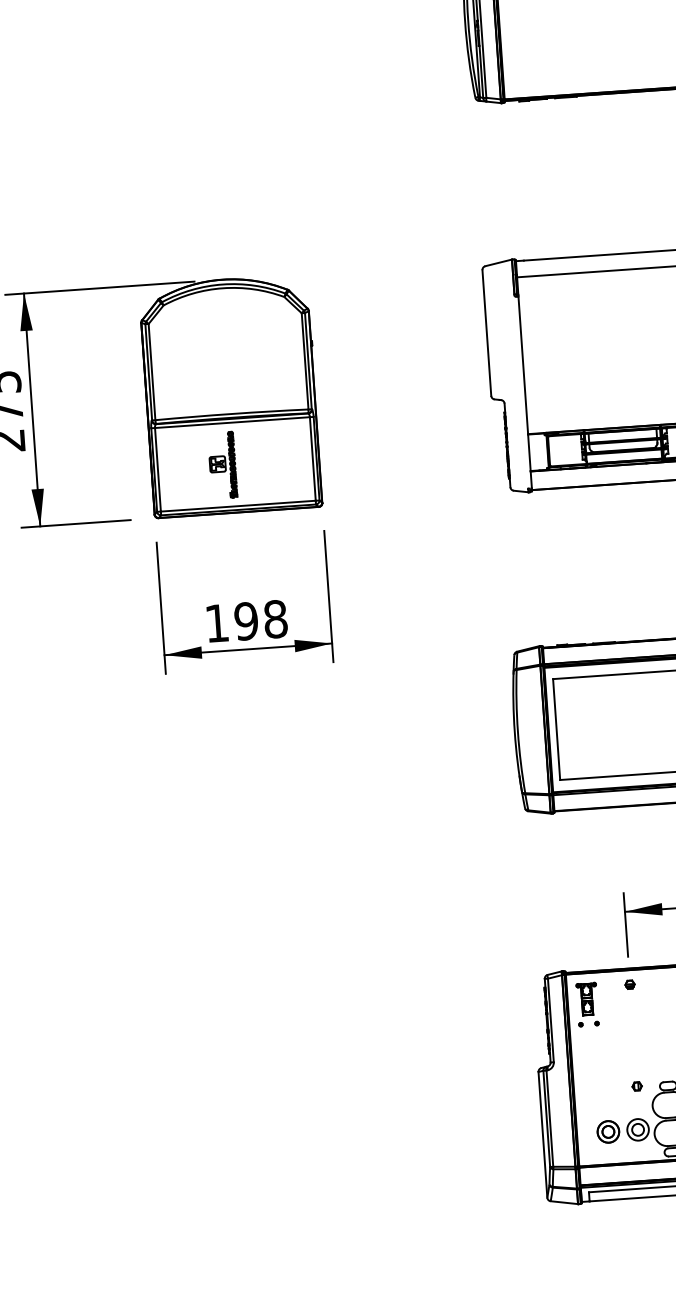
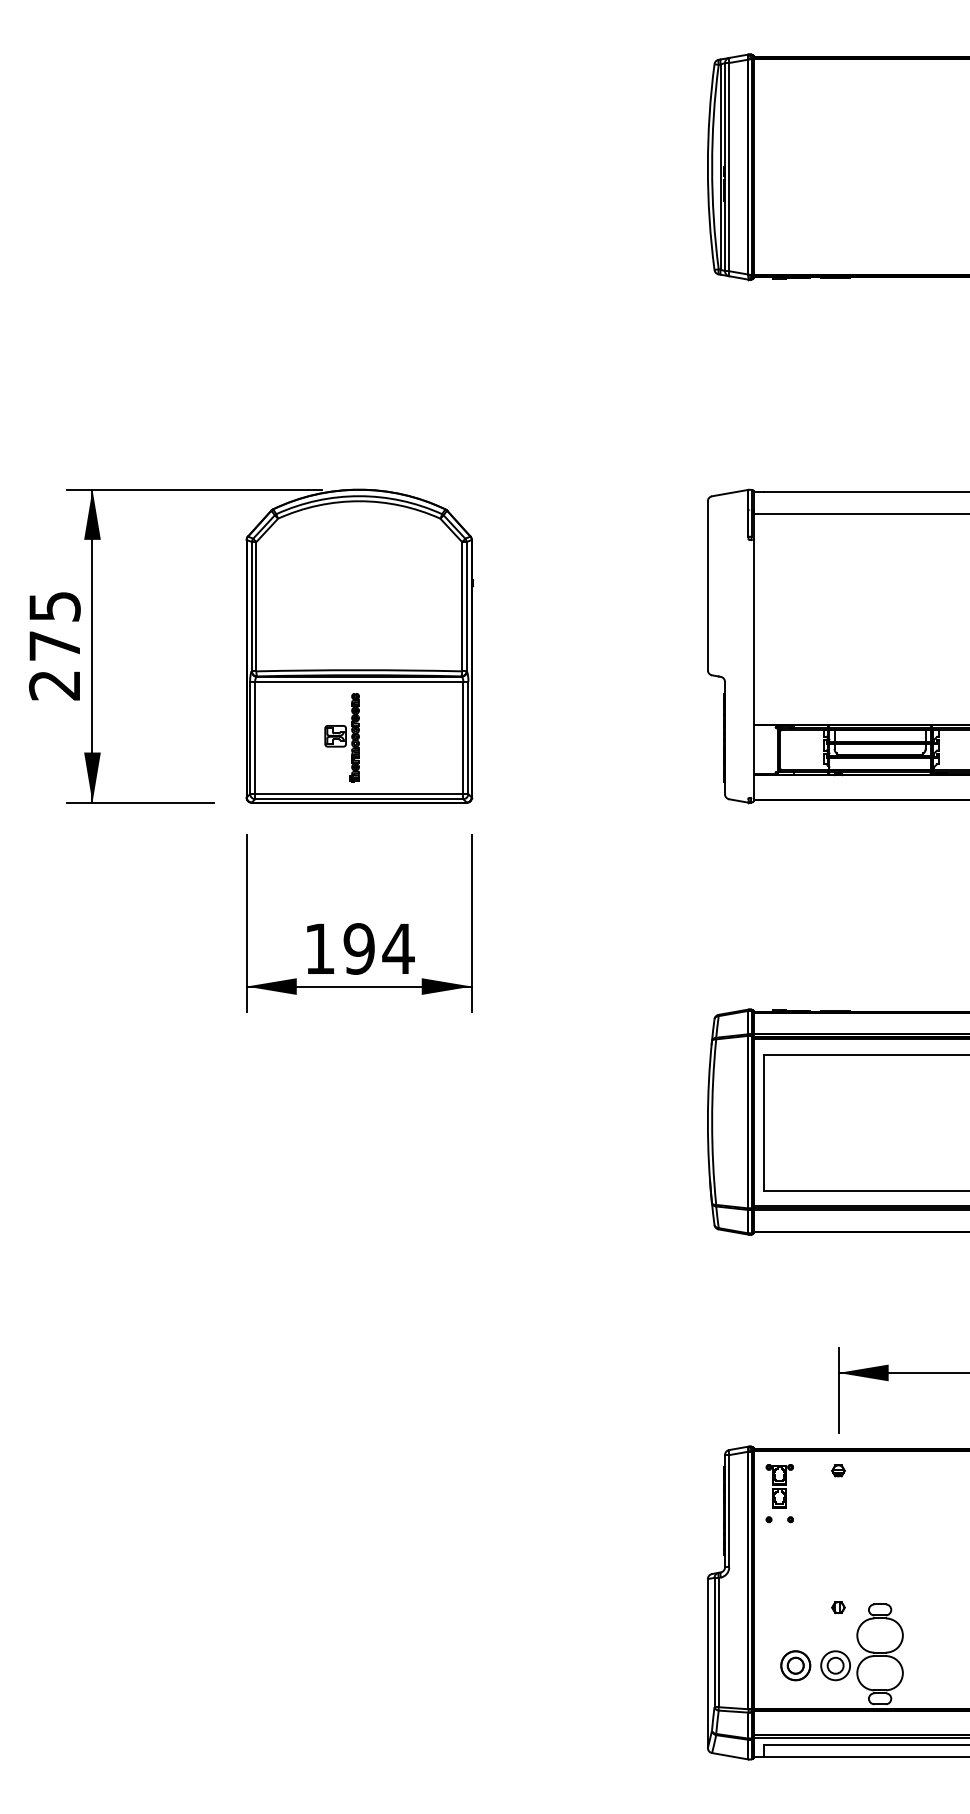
text: (275, 618) -> (398, 948), 198 -> 194

